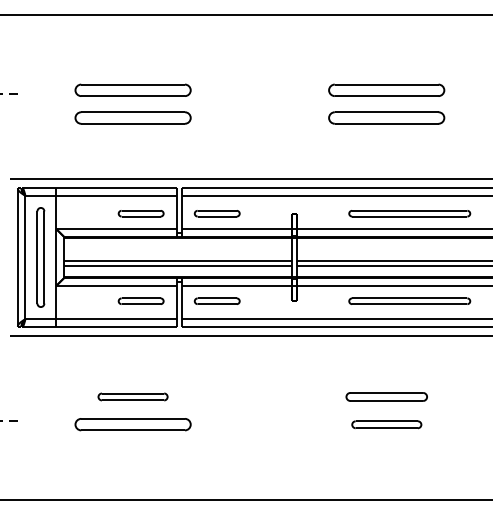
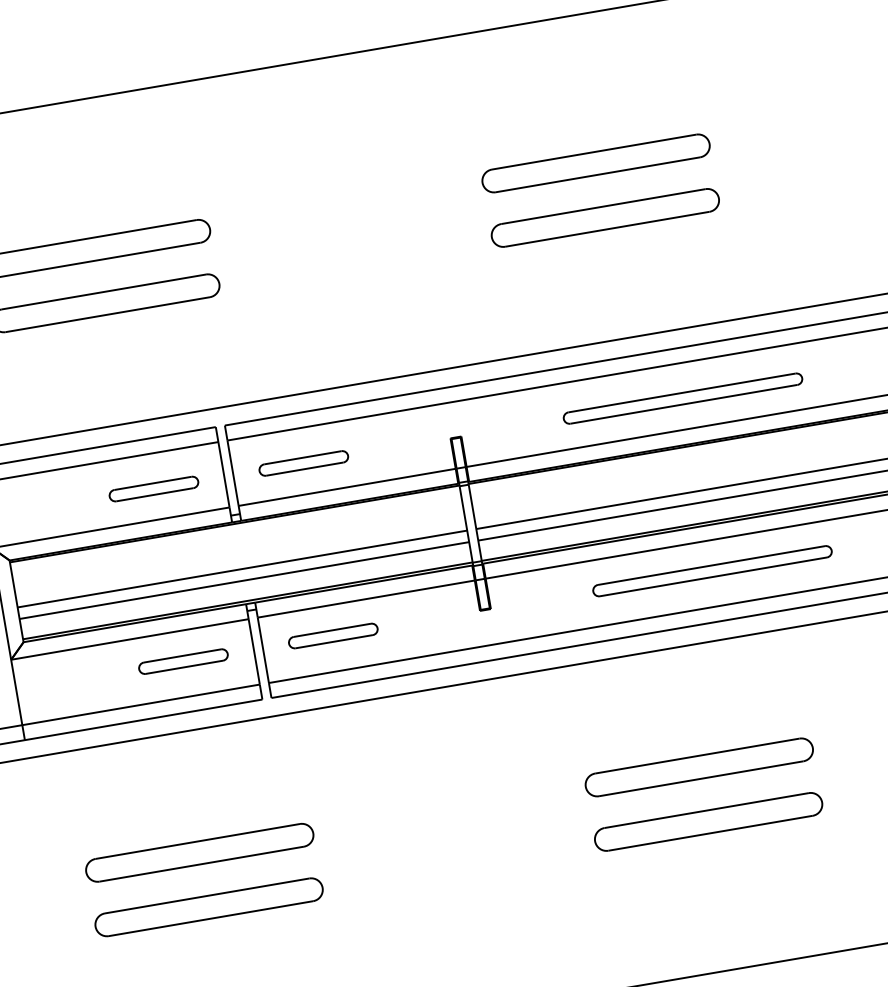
part: (132, 396) -> (198, 852), size x1.67
part: (386, 396) -> (698, 766), size x1.43
part: (386, 424) -> (708, 821), size x1.67

